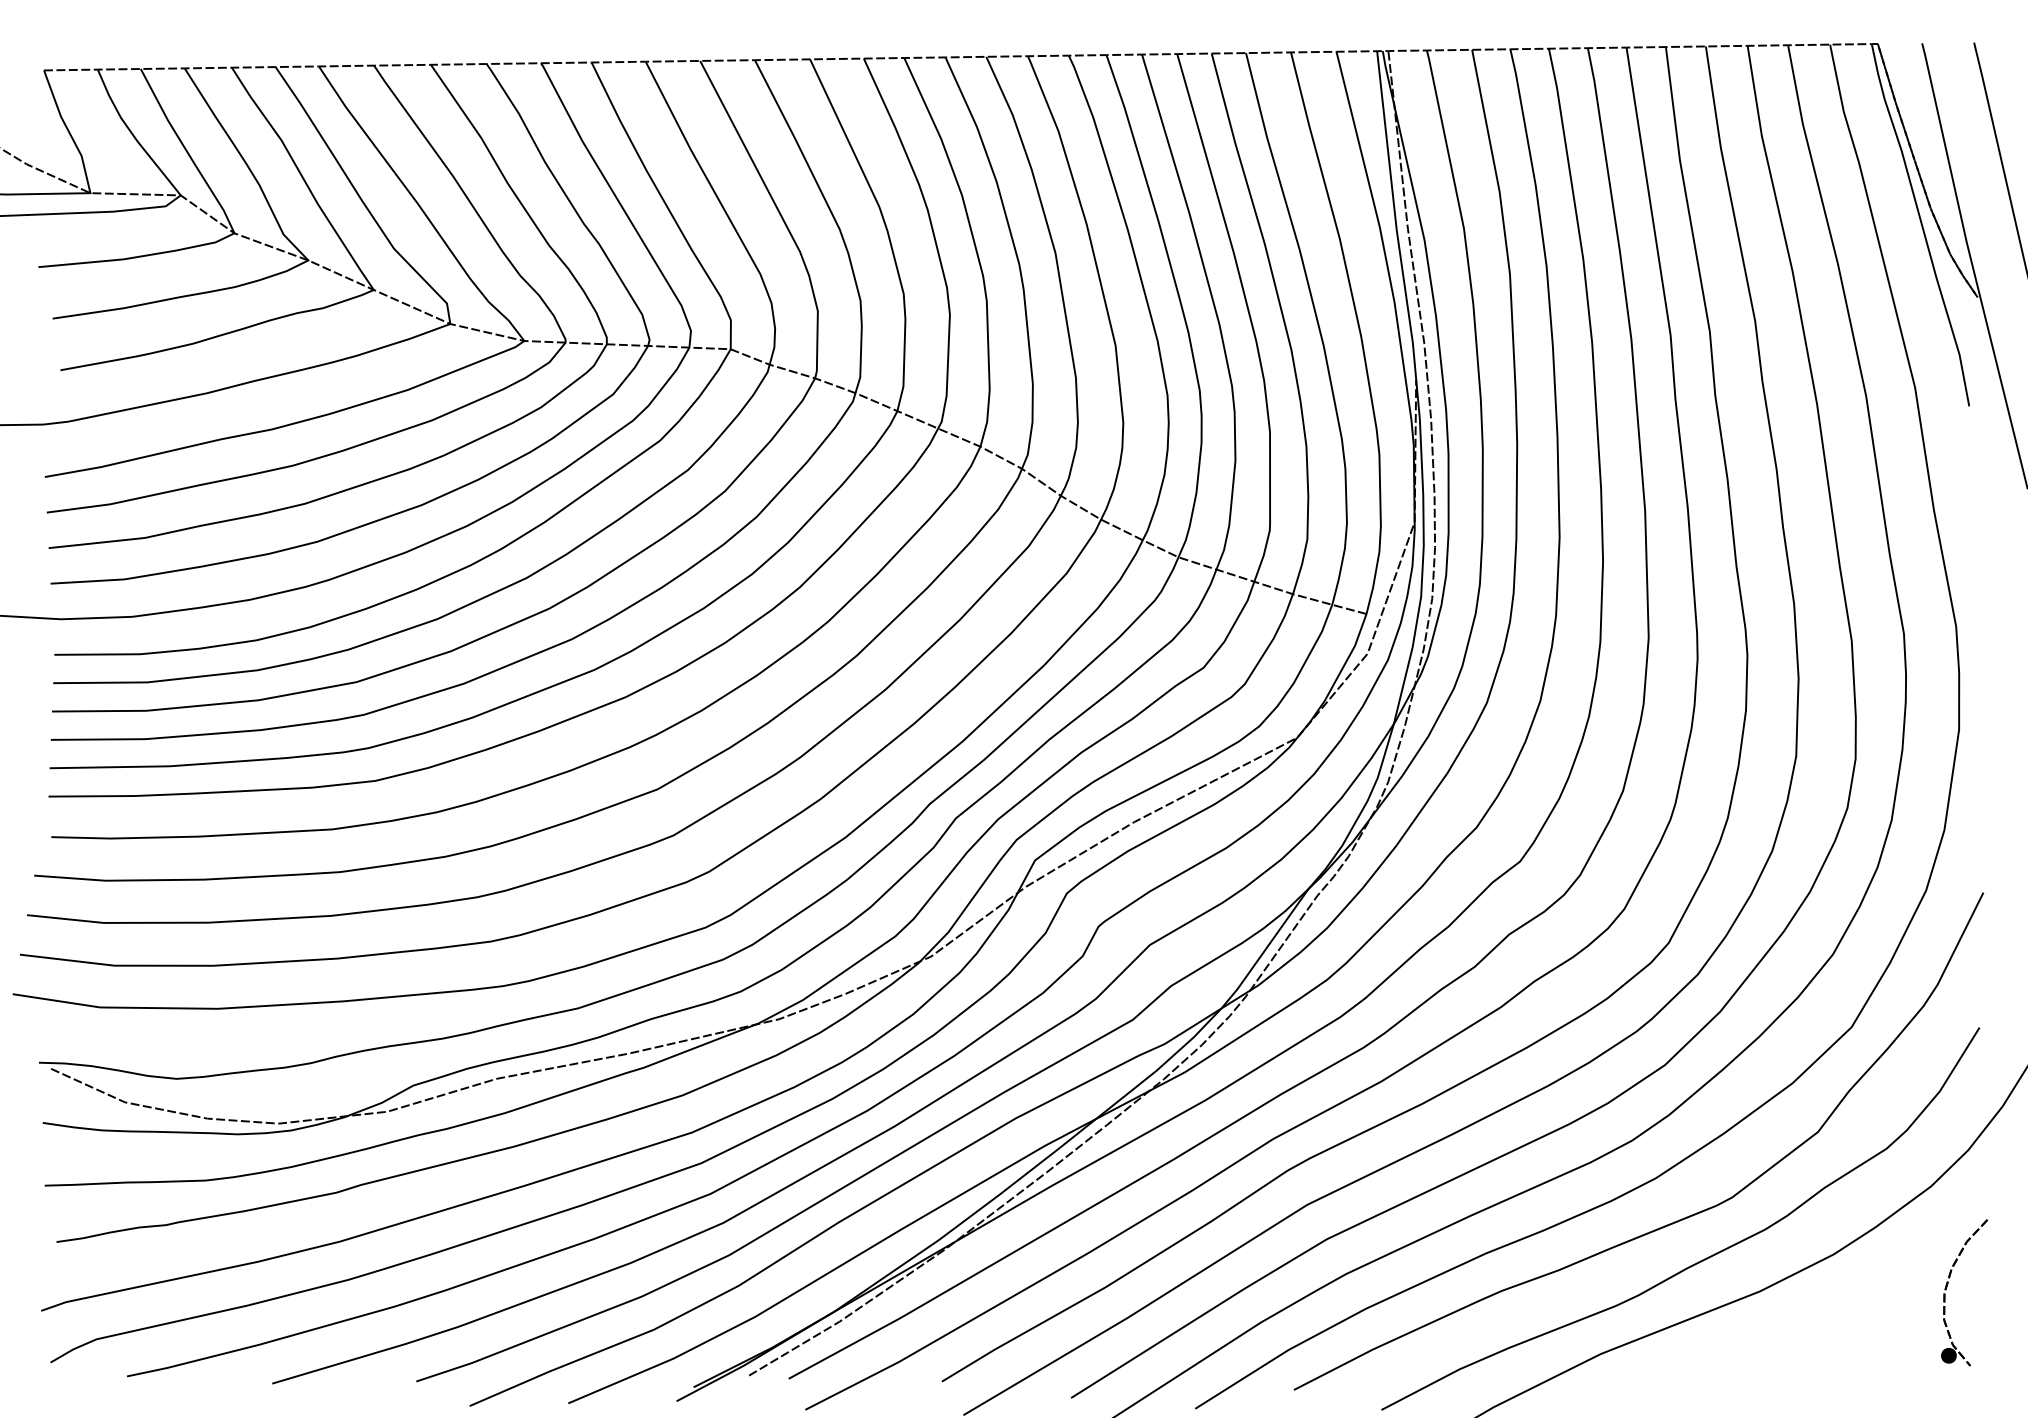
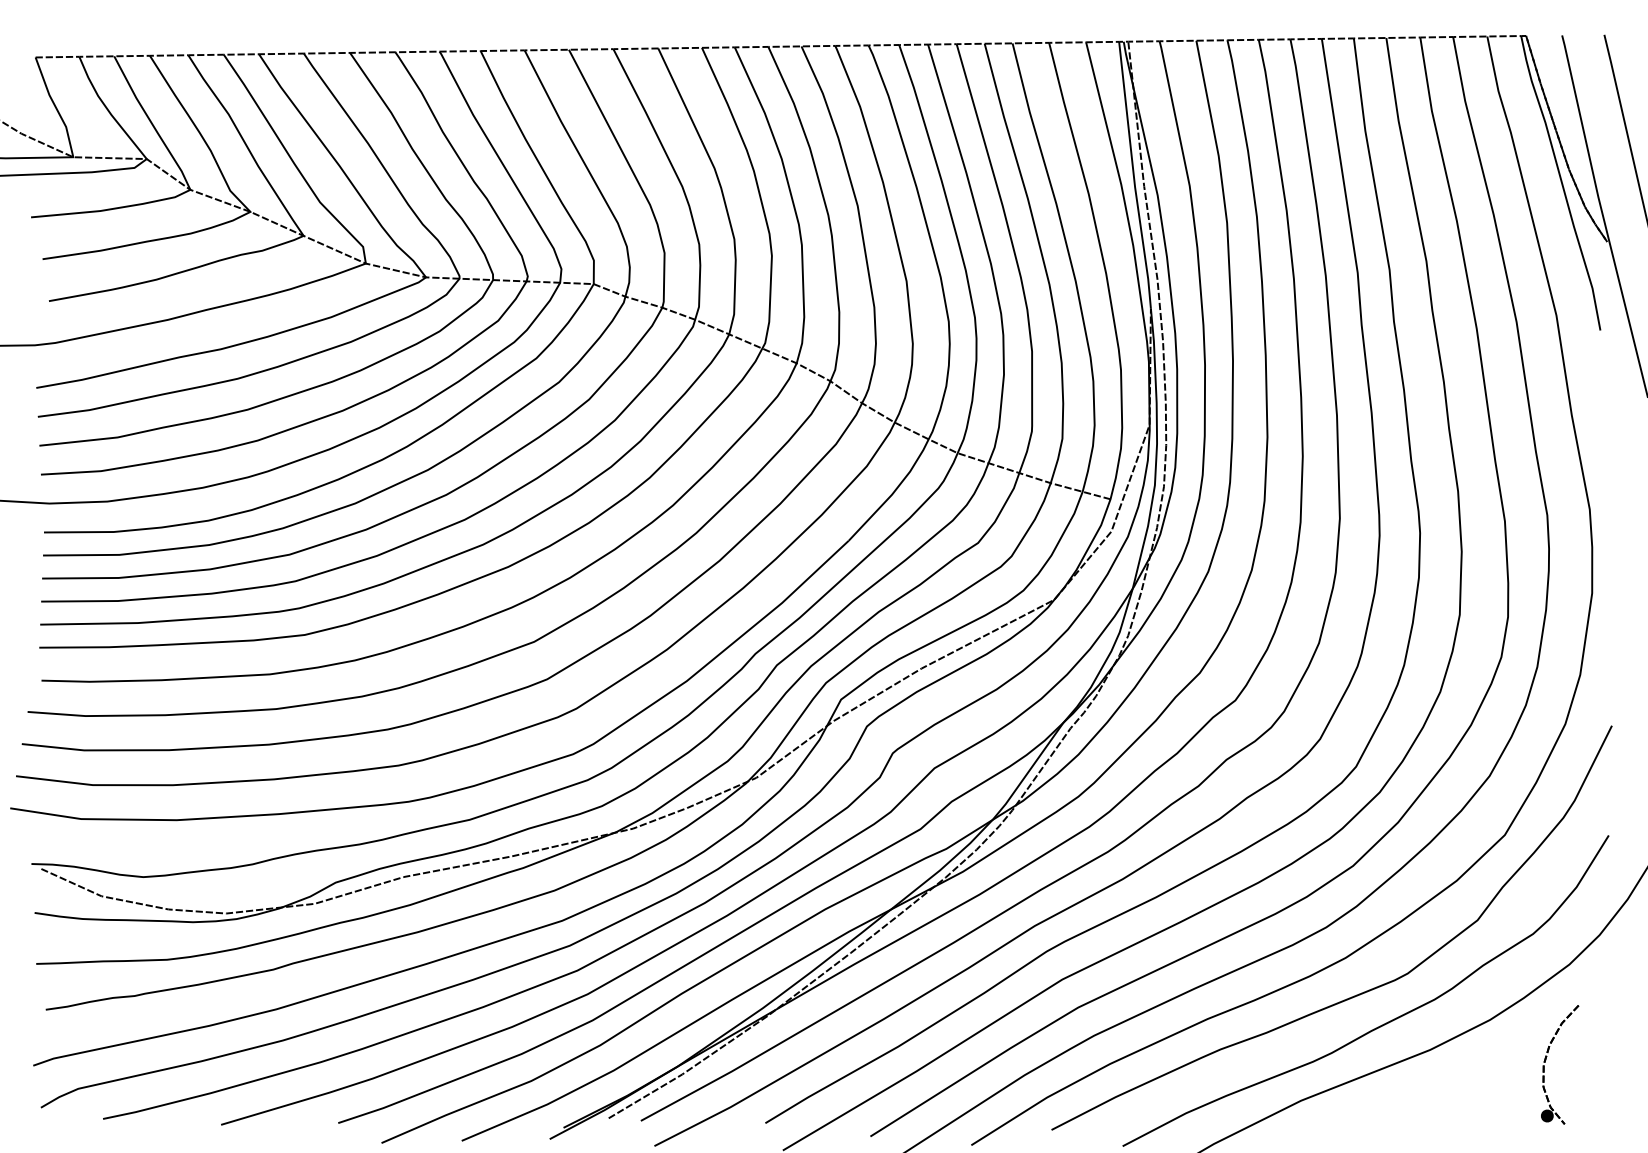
part: (1947, 1287) -> (1546, 1060), moved

